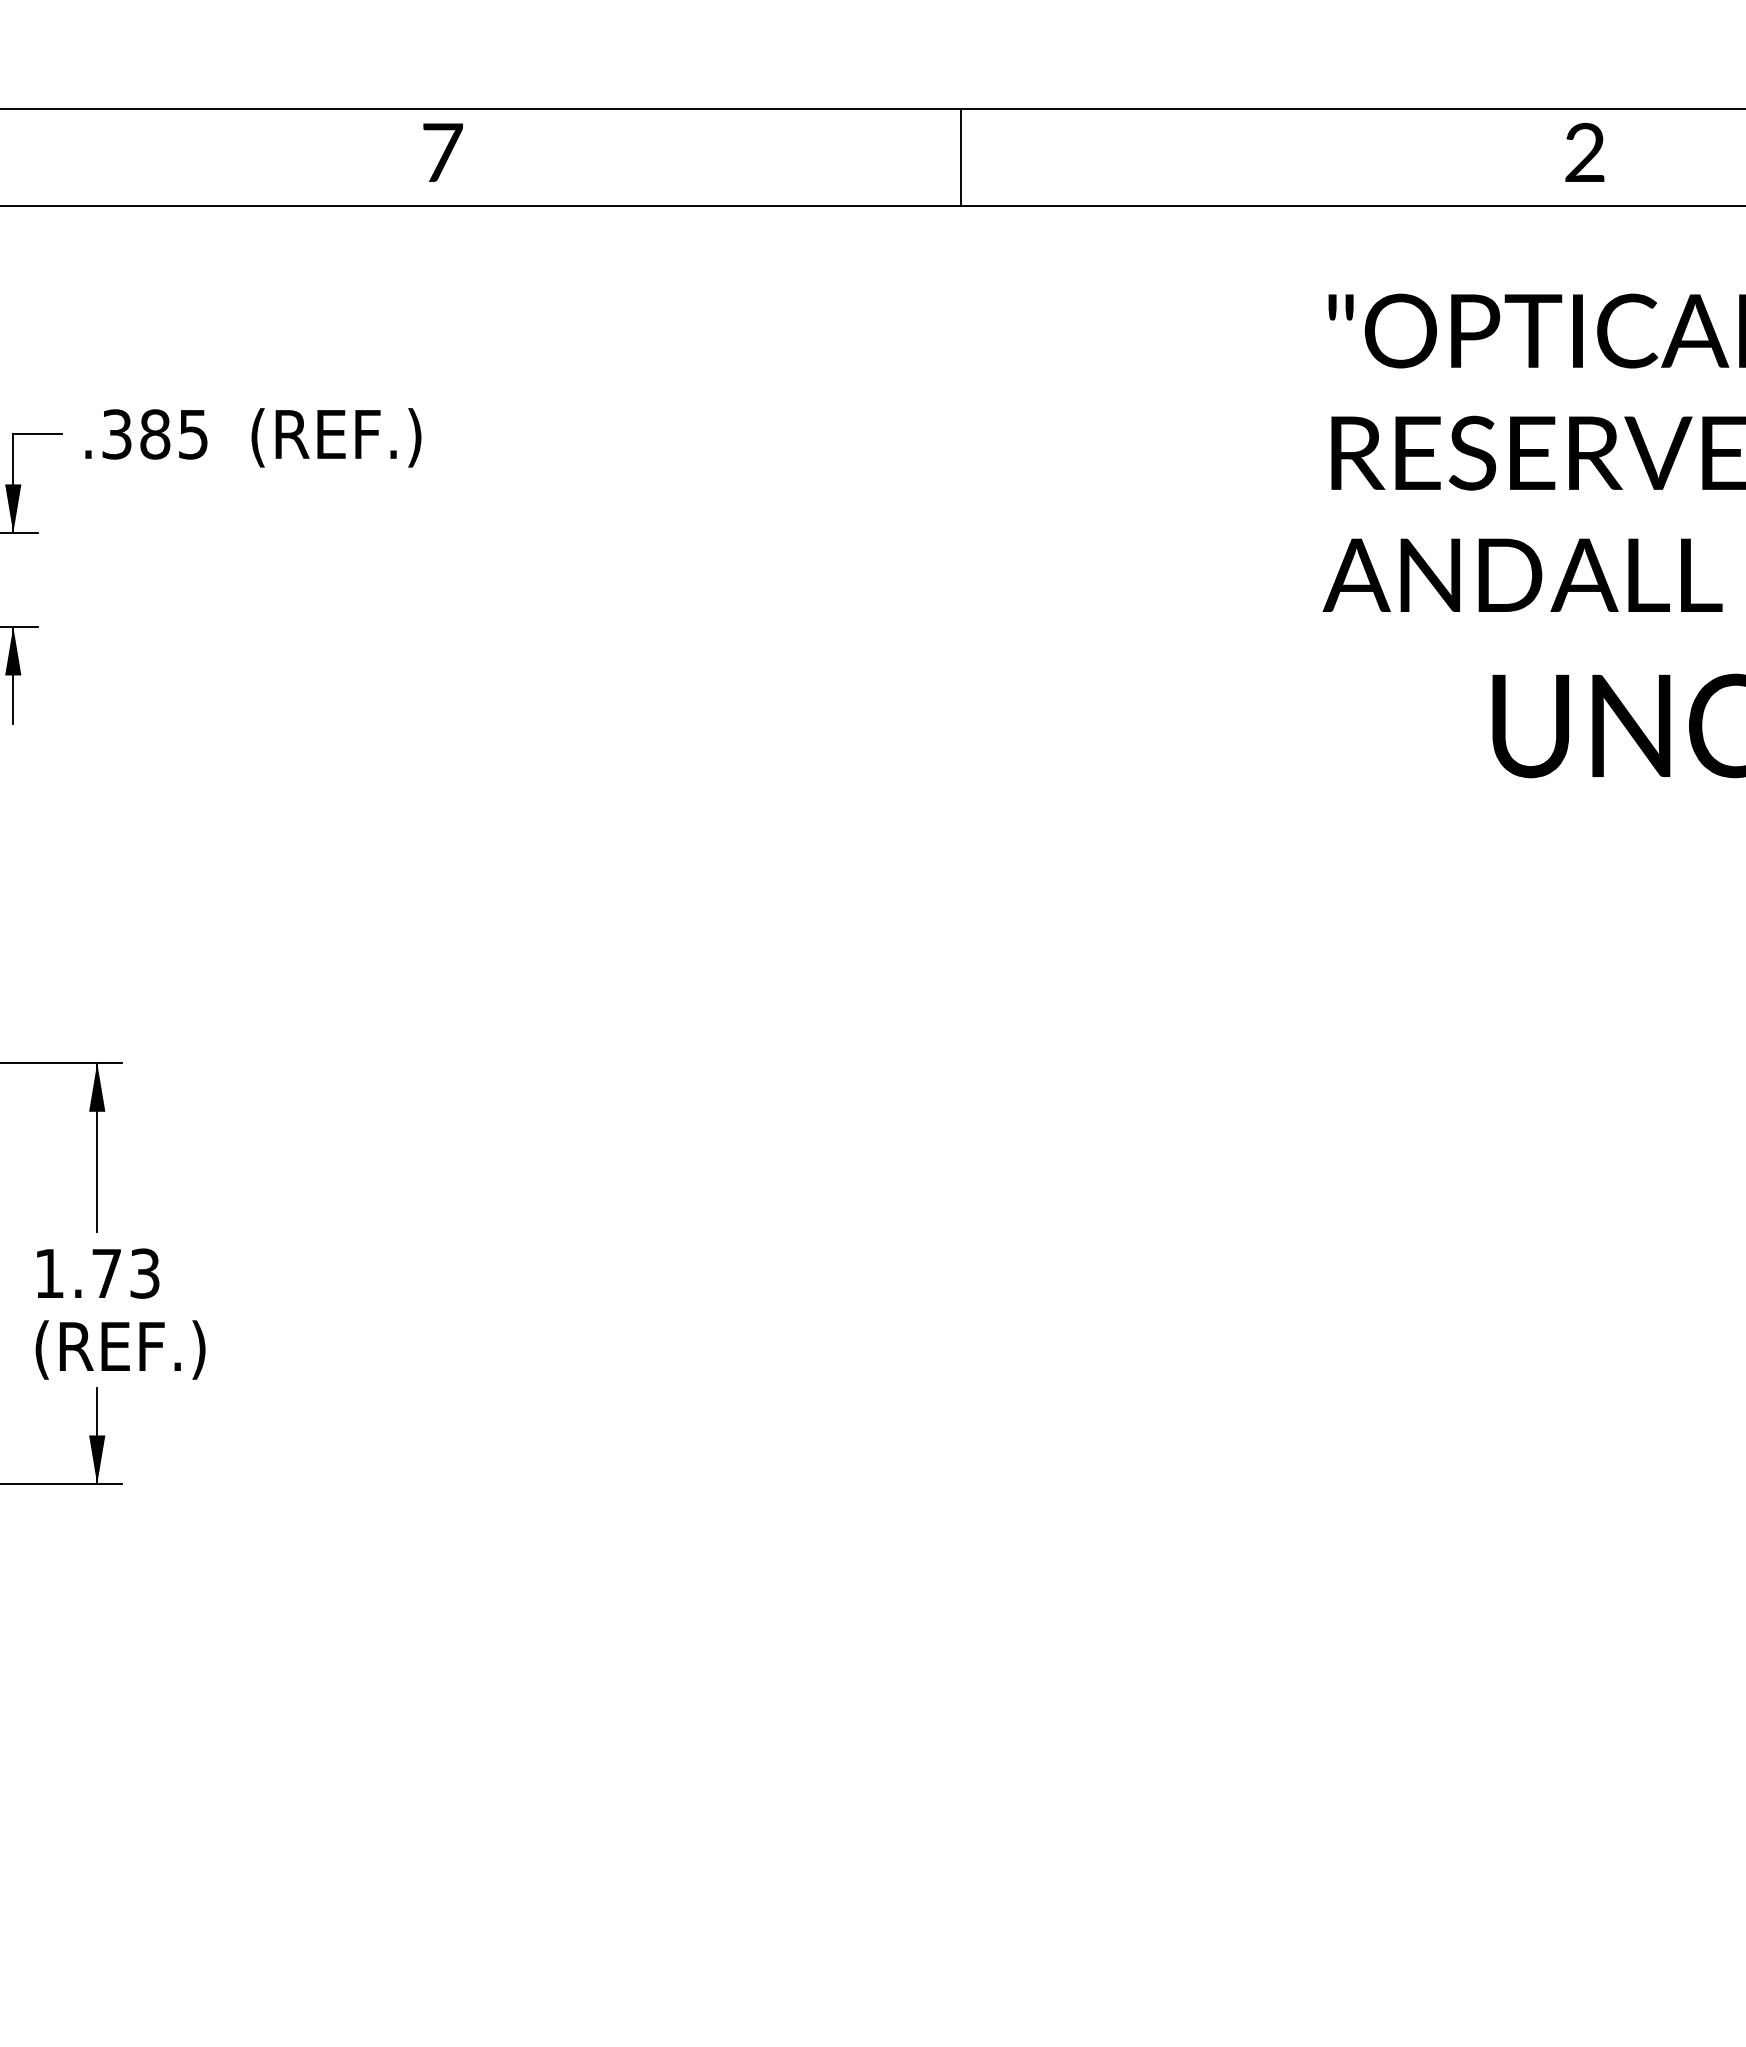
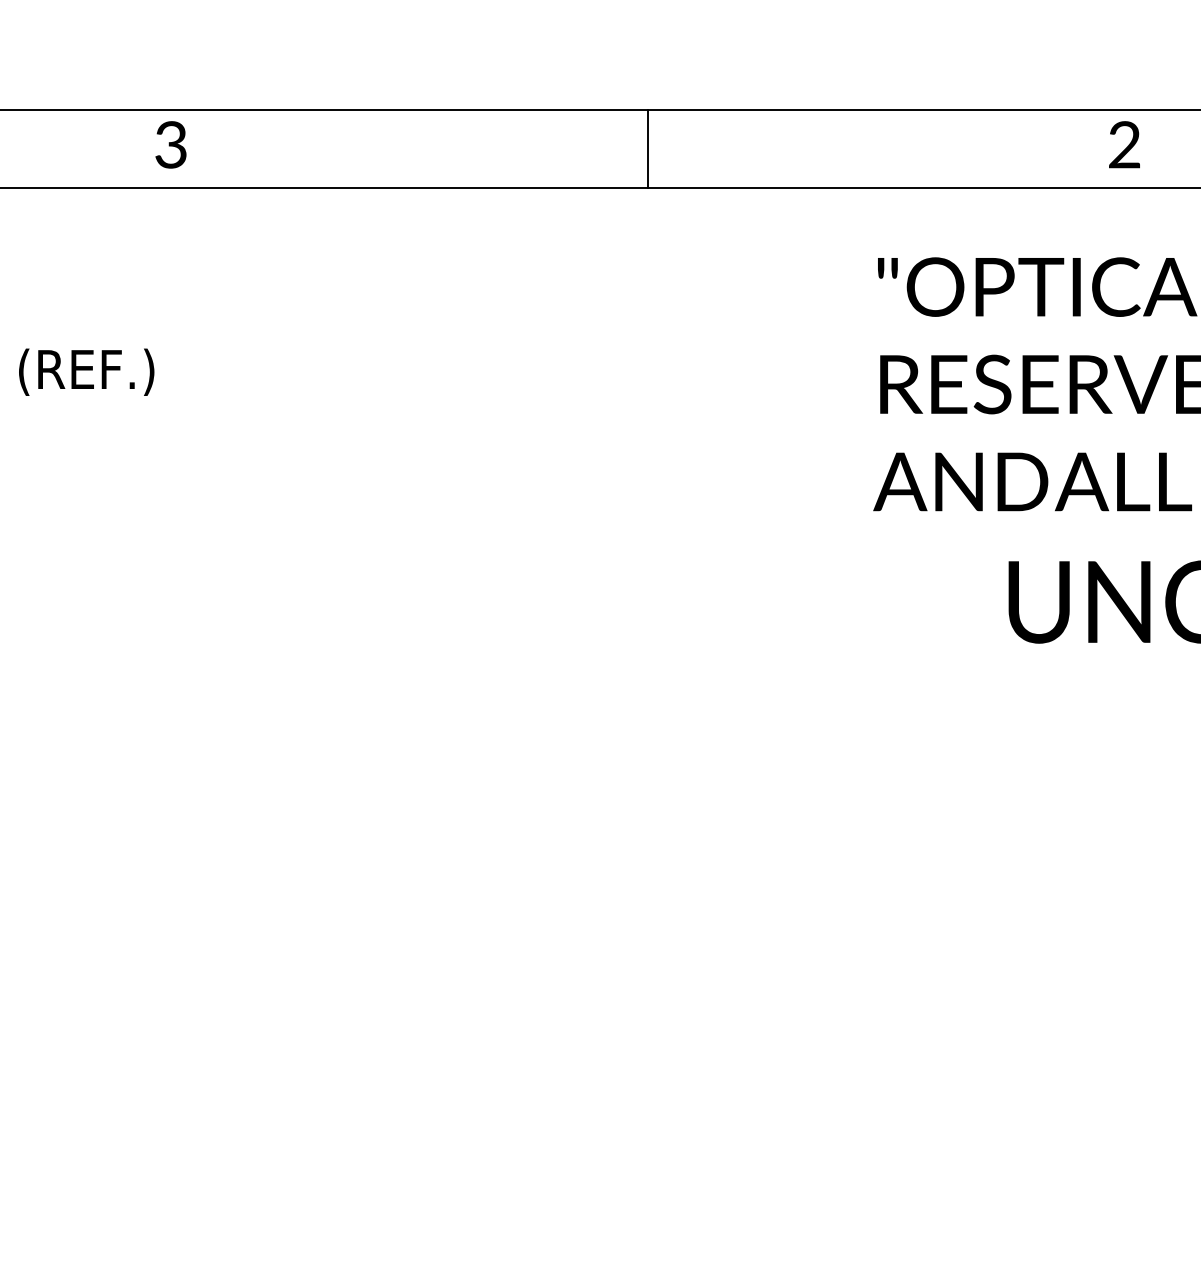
text: (442, 152) -> (171, 144), 7 -> 3
text: (1584, 152) -> (1124, 144), moved
line: (961, 157) -> (648, 148), moved

